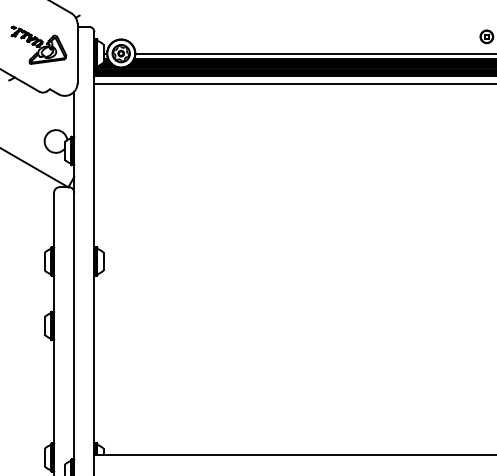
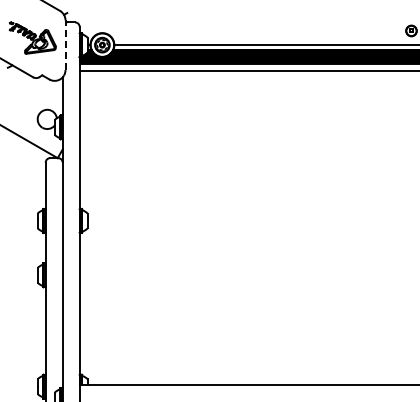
line: (77, 54) -> (65, 45), solid -> dashed

